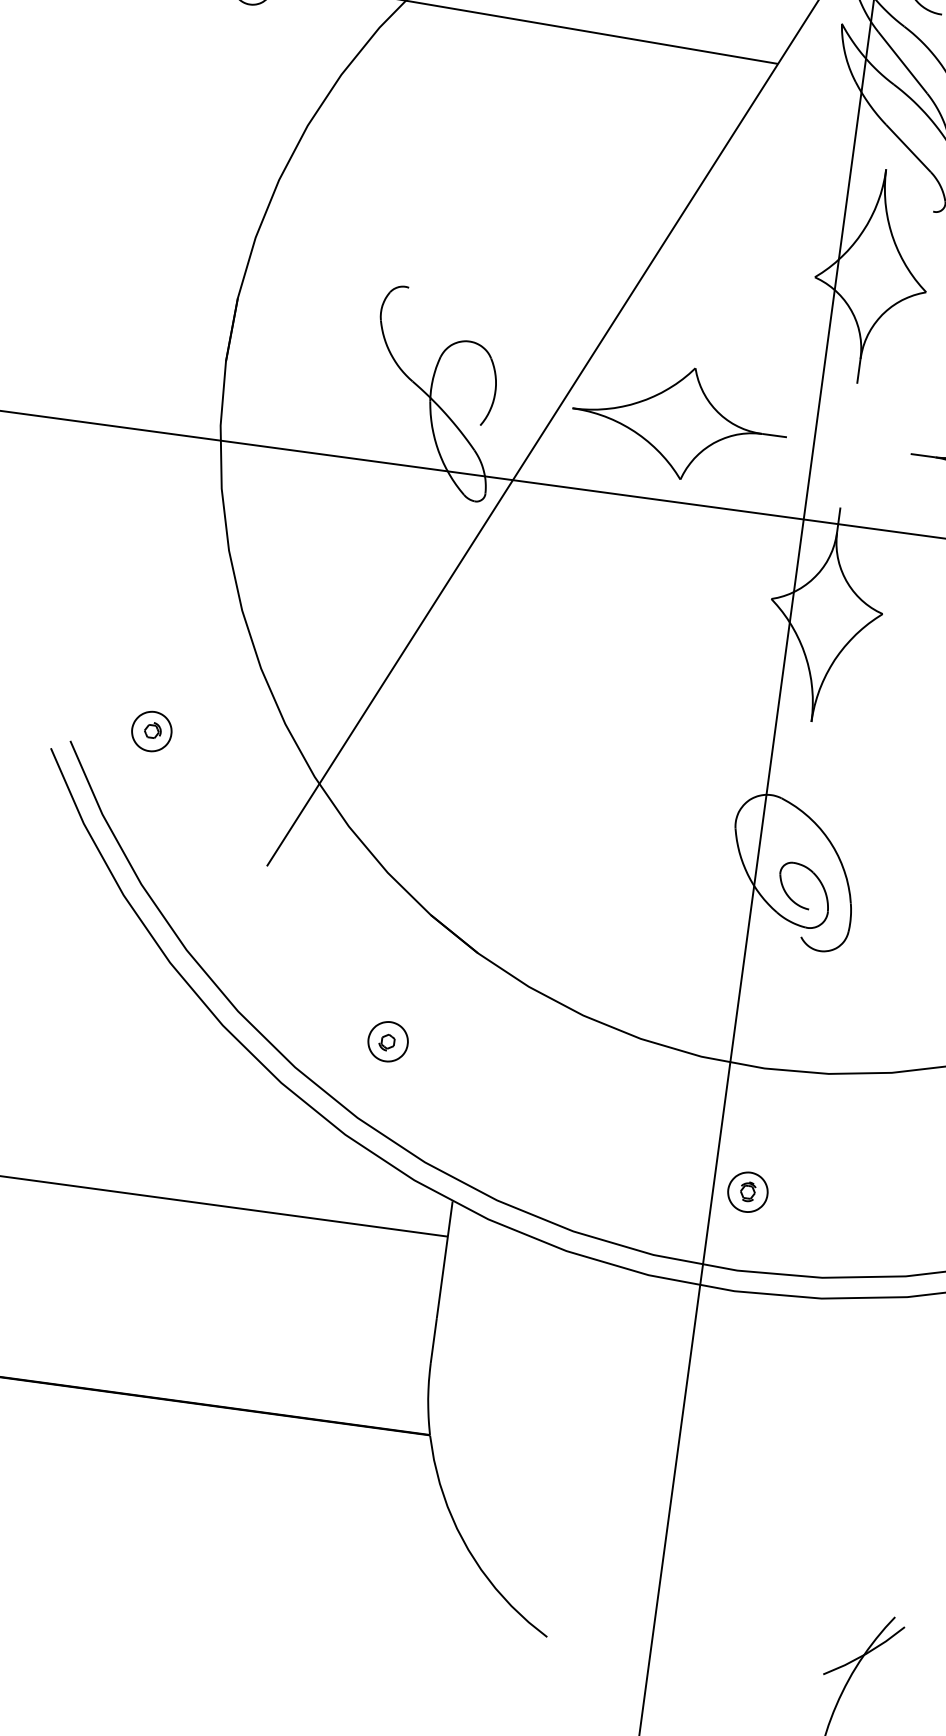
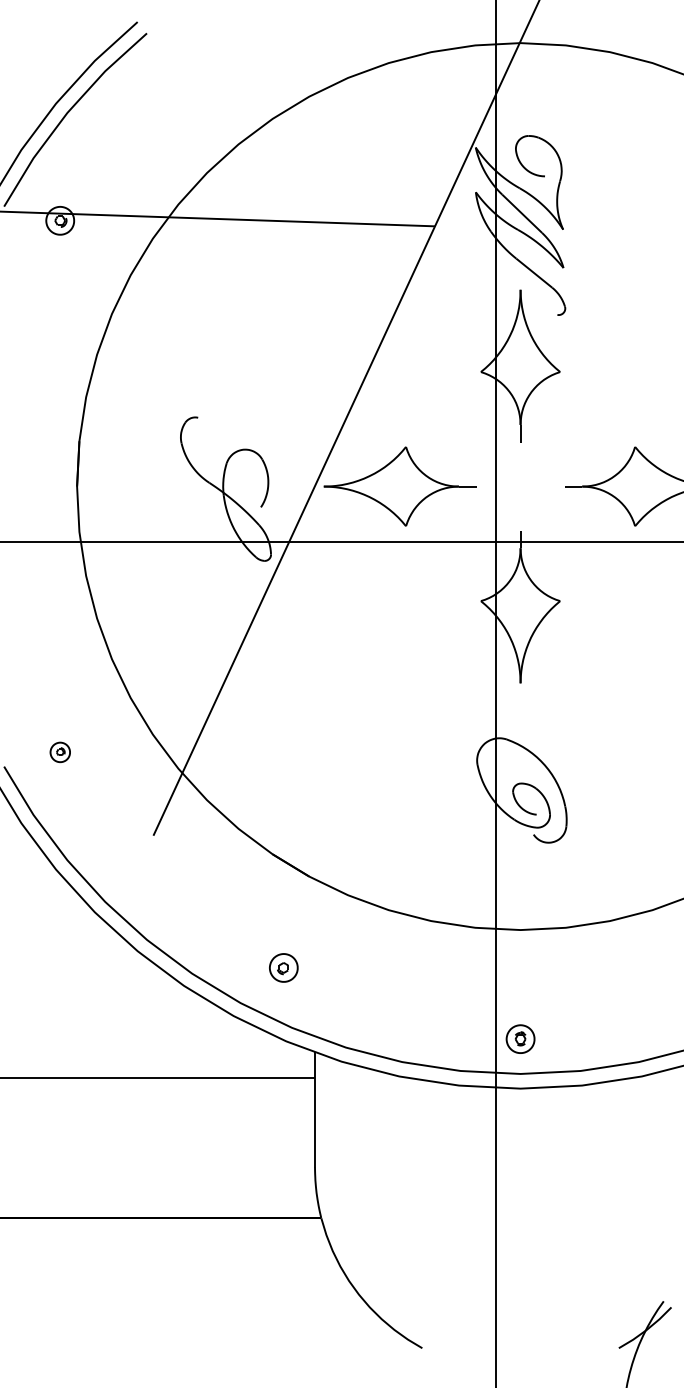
part: (152, 731) -> (60, 752), size x0.7
part: (387, 1041) -> (283, 967), moved
part: (747, 1191) -> (520, 1038), moved

